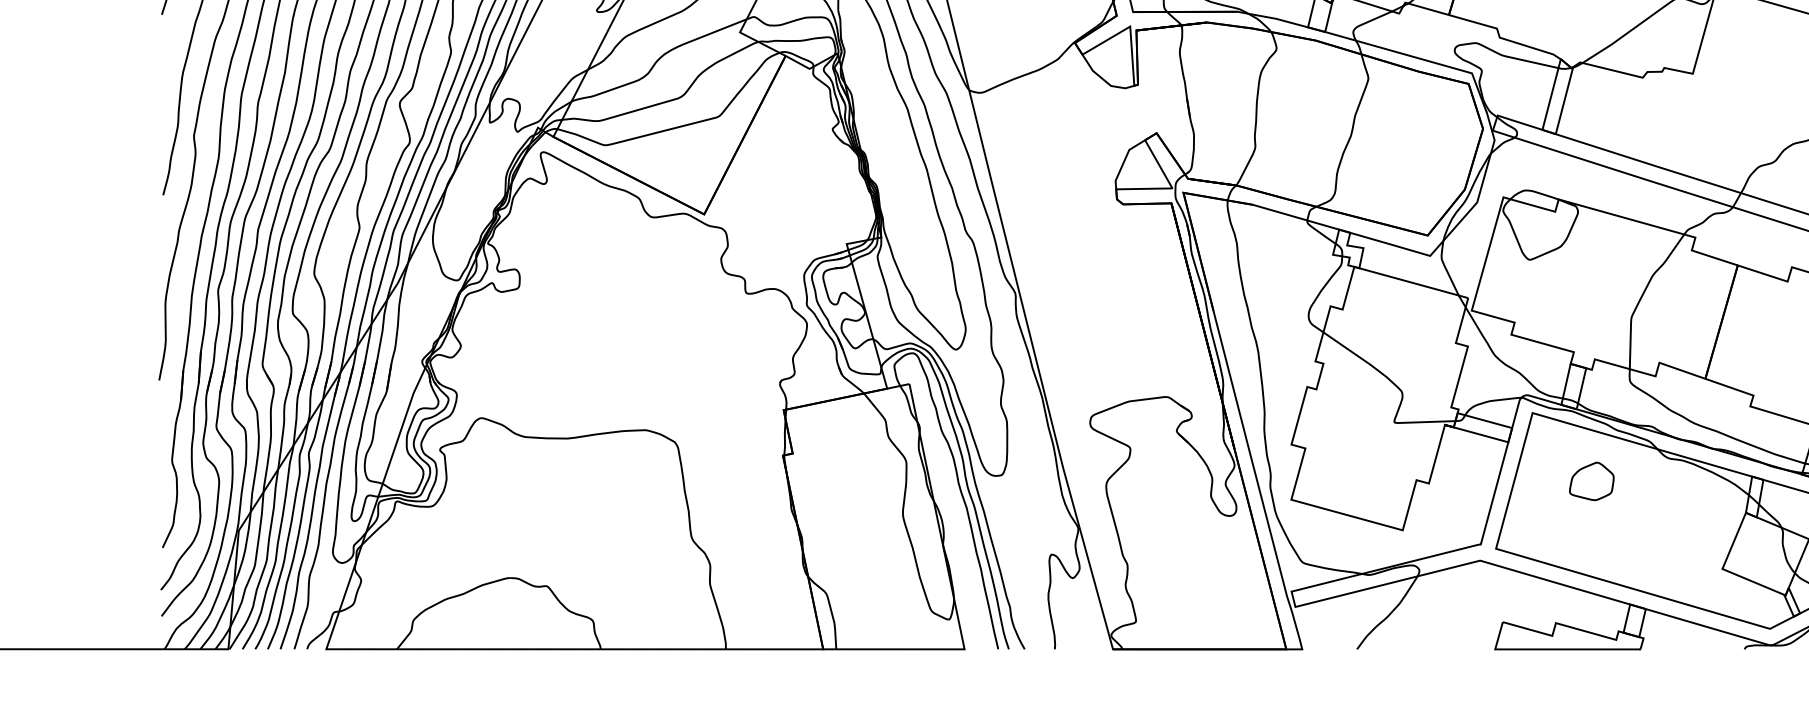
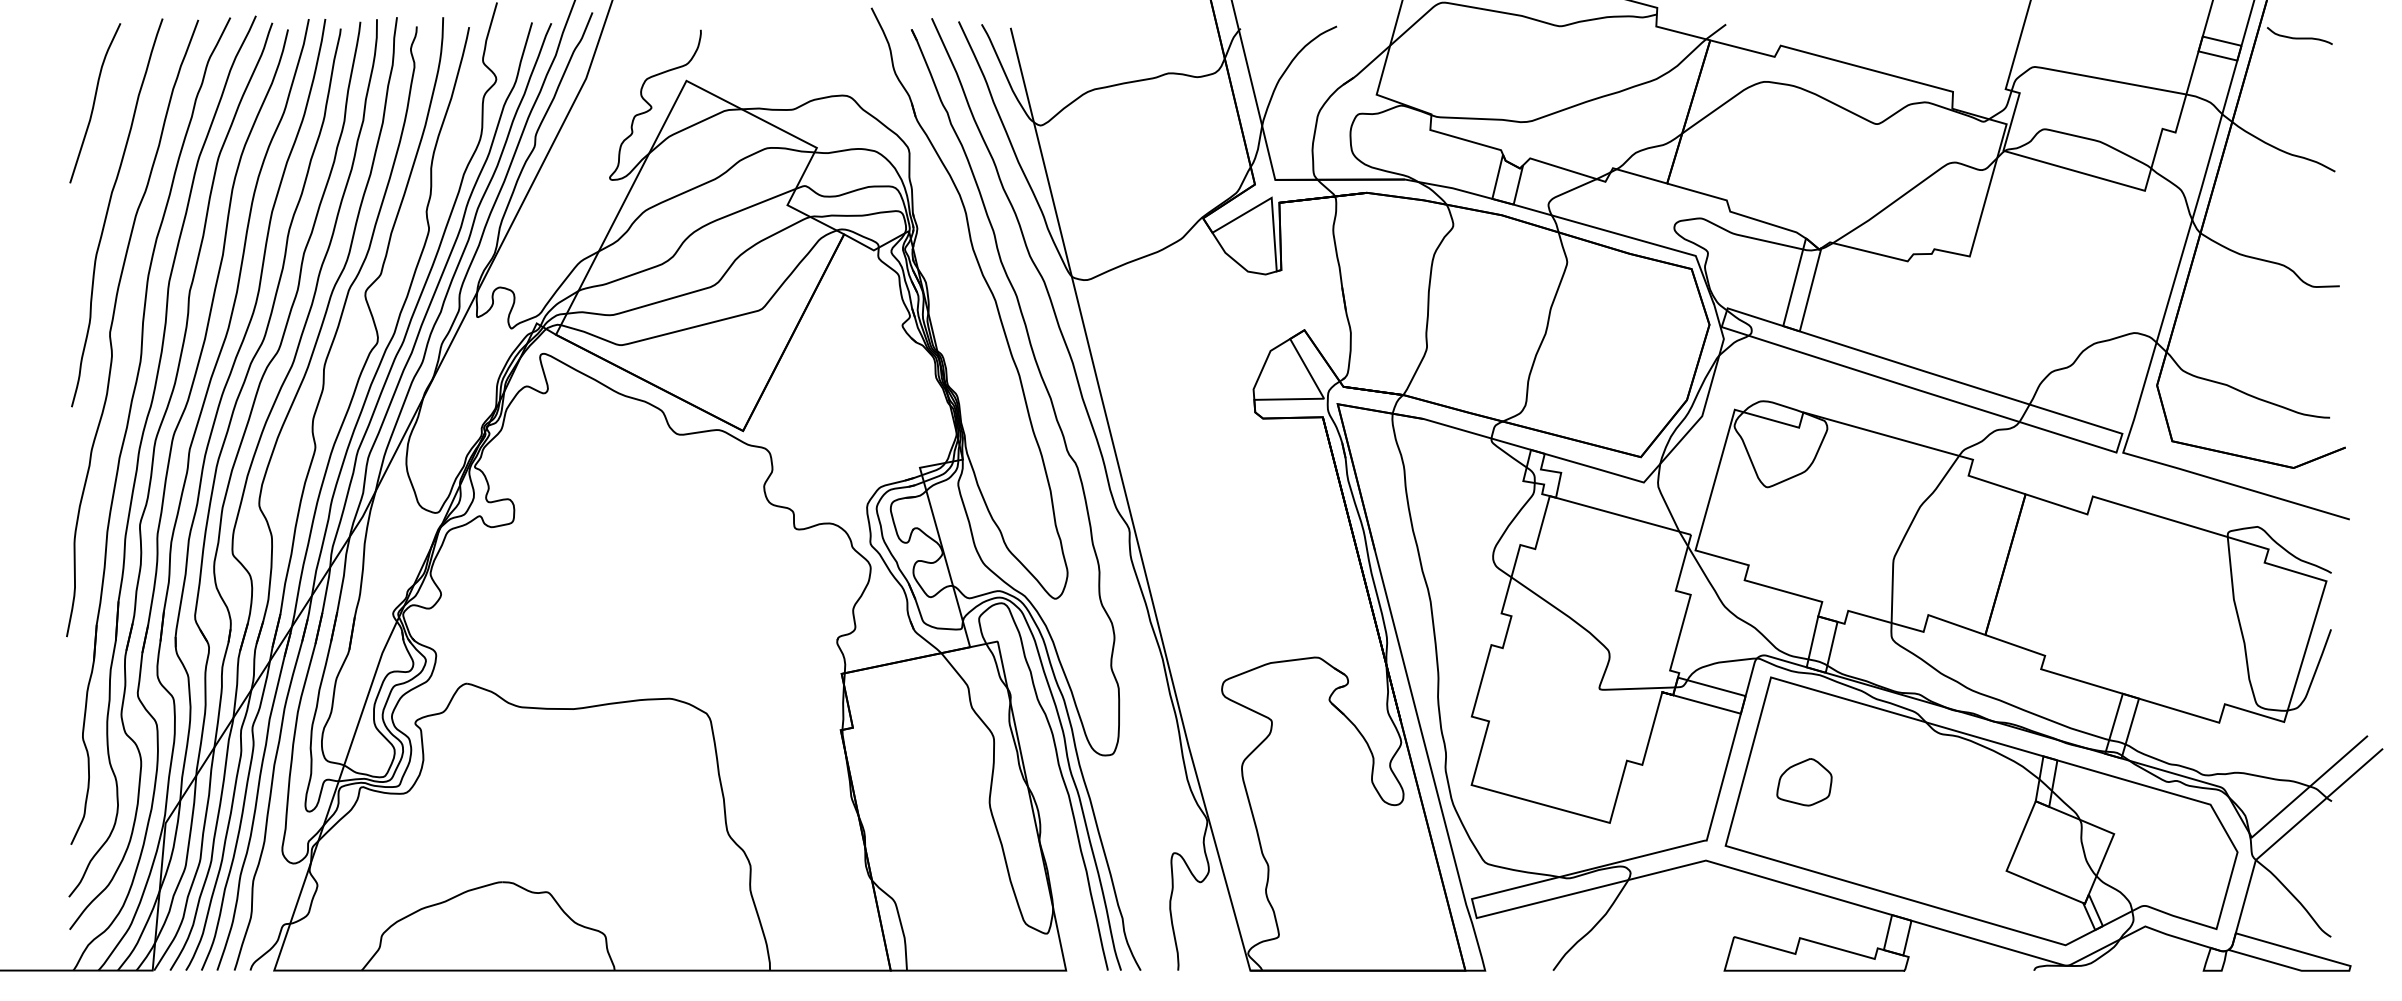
part: (1591, 481) -> (1804, 782), moved

